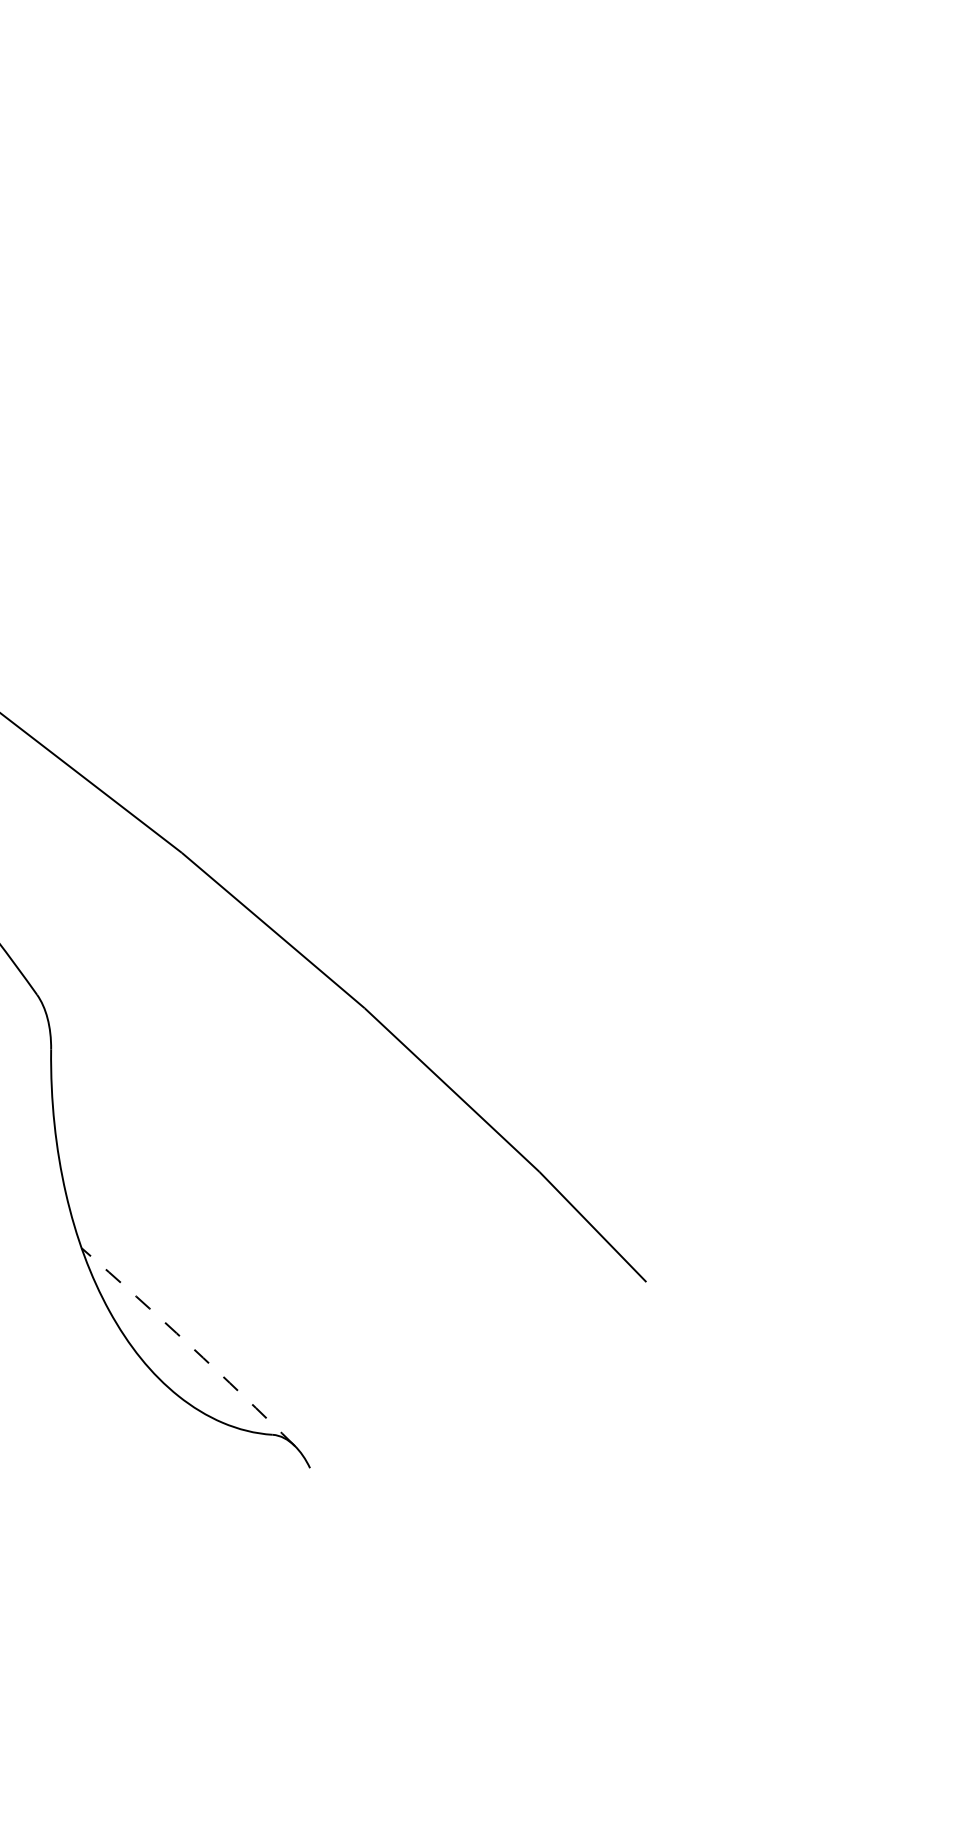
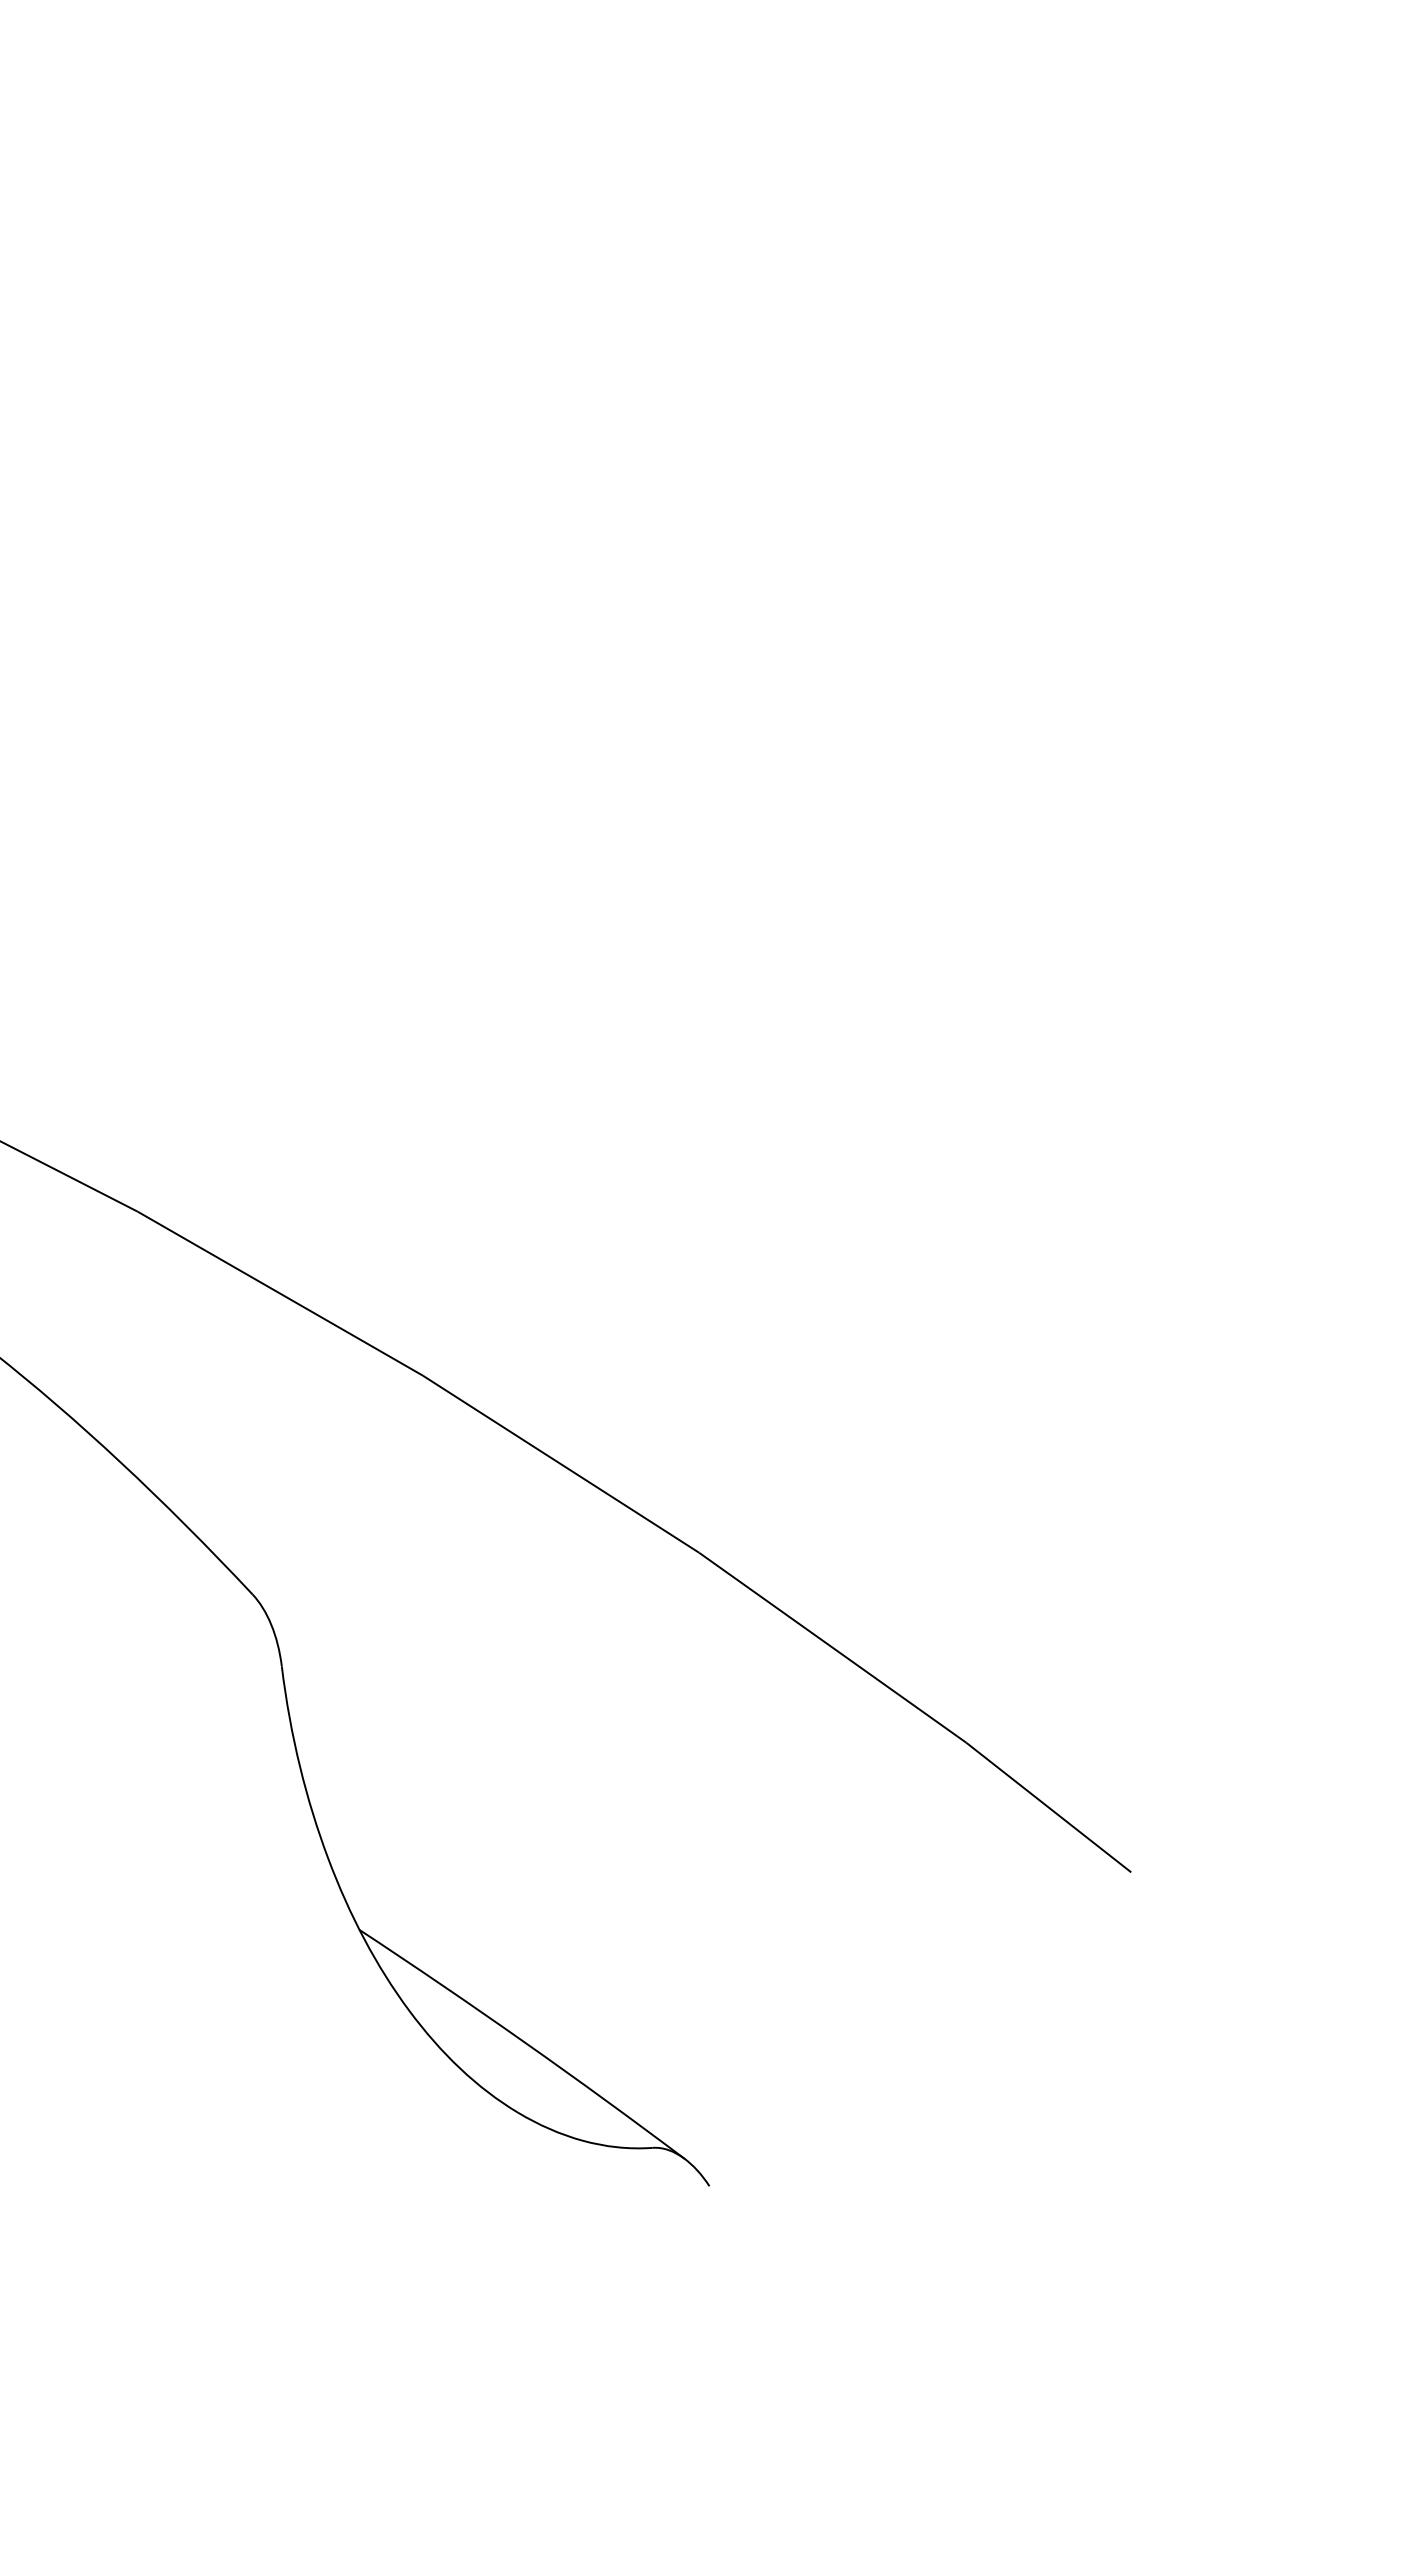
arc: (190, 1345) -> (524, 2042), dashed -> solid

